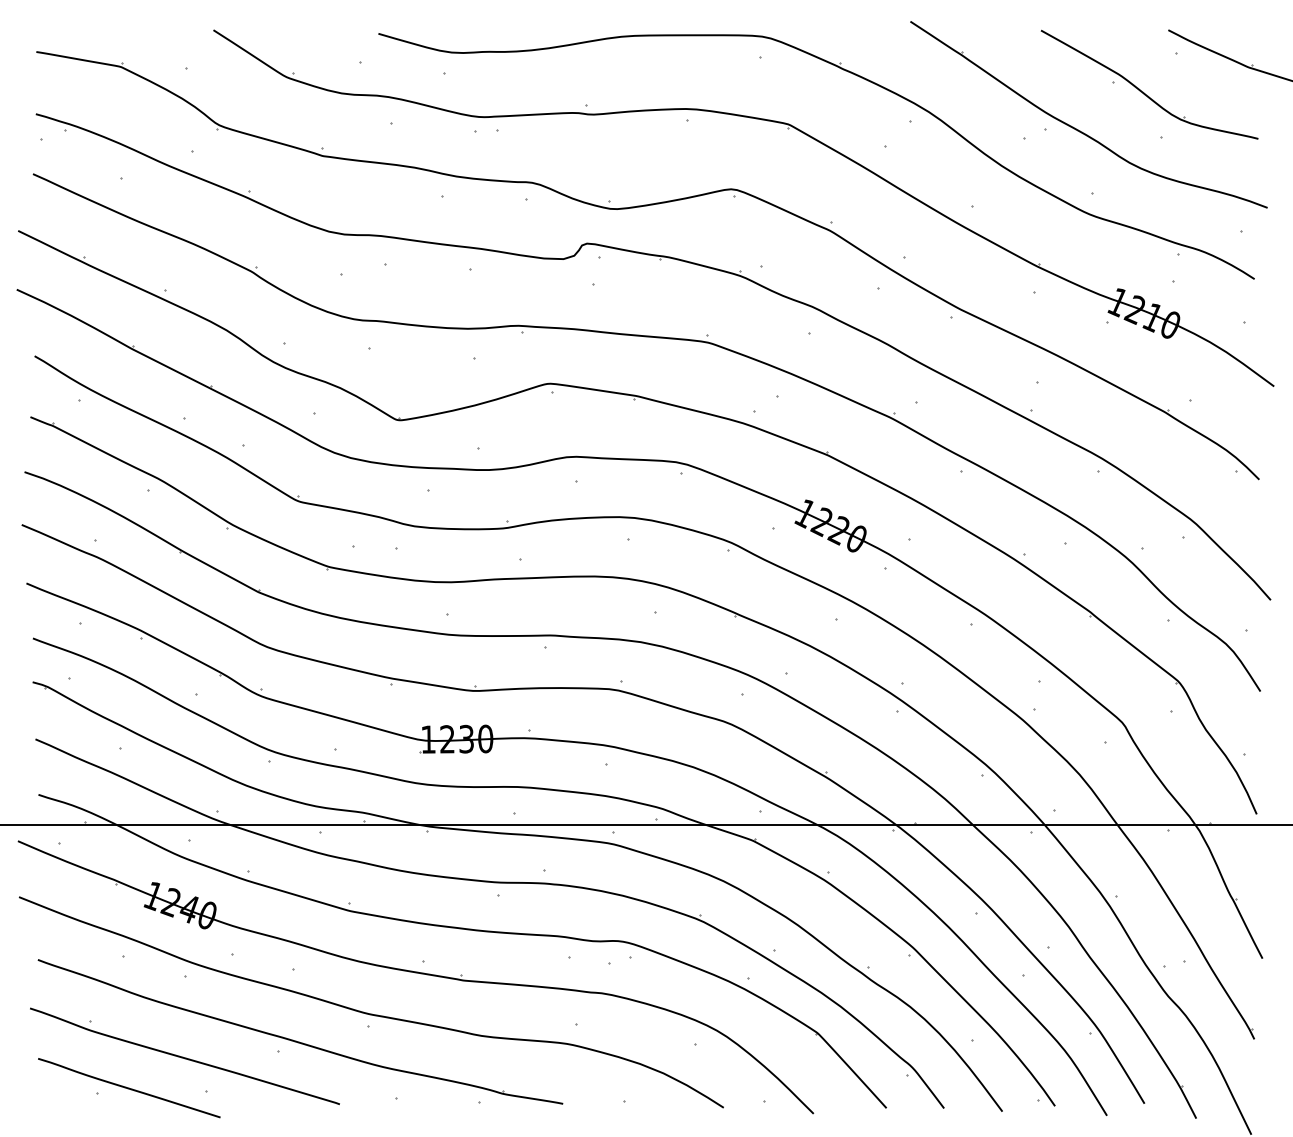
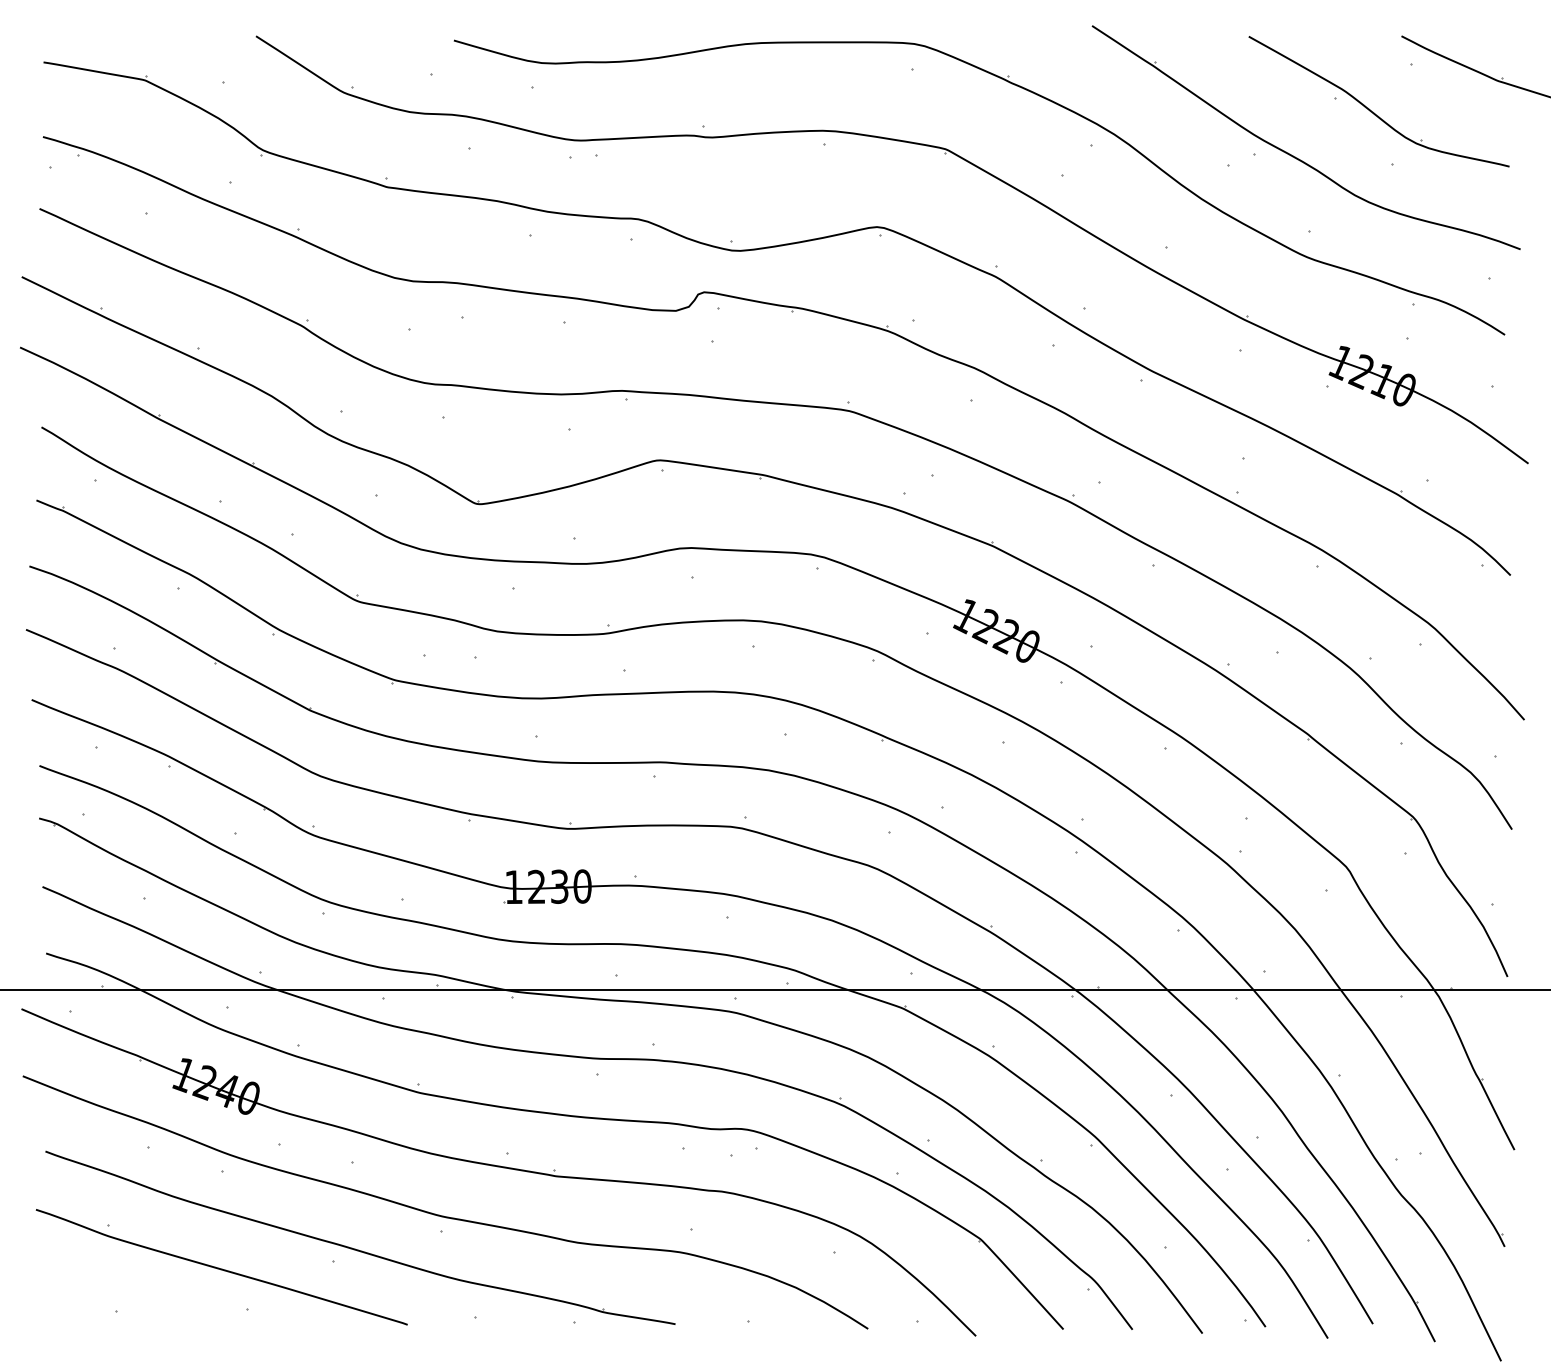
curve: (128, 1088) -> (154, 1305), removed

